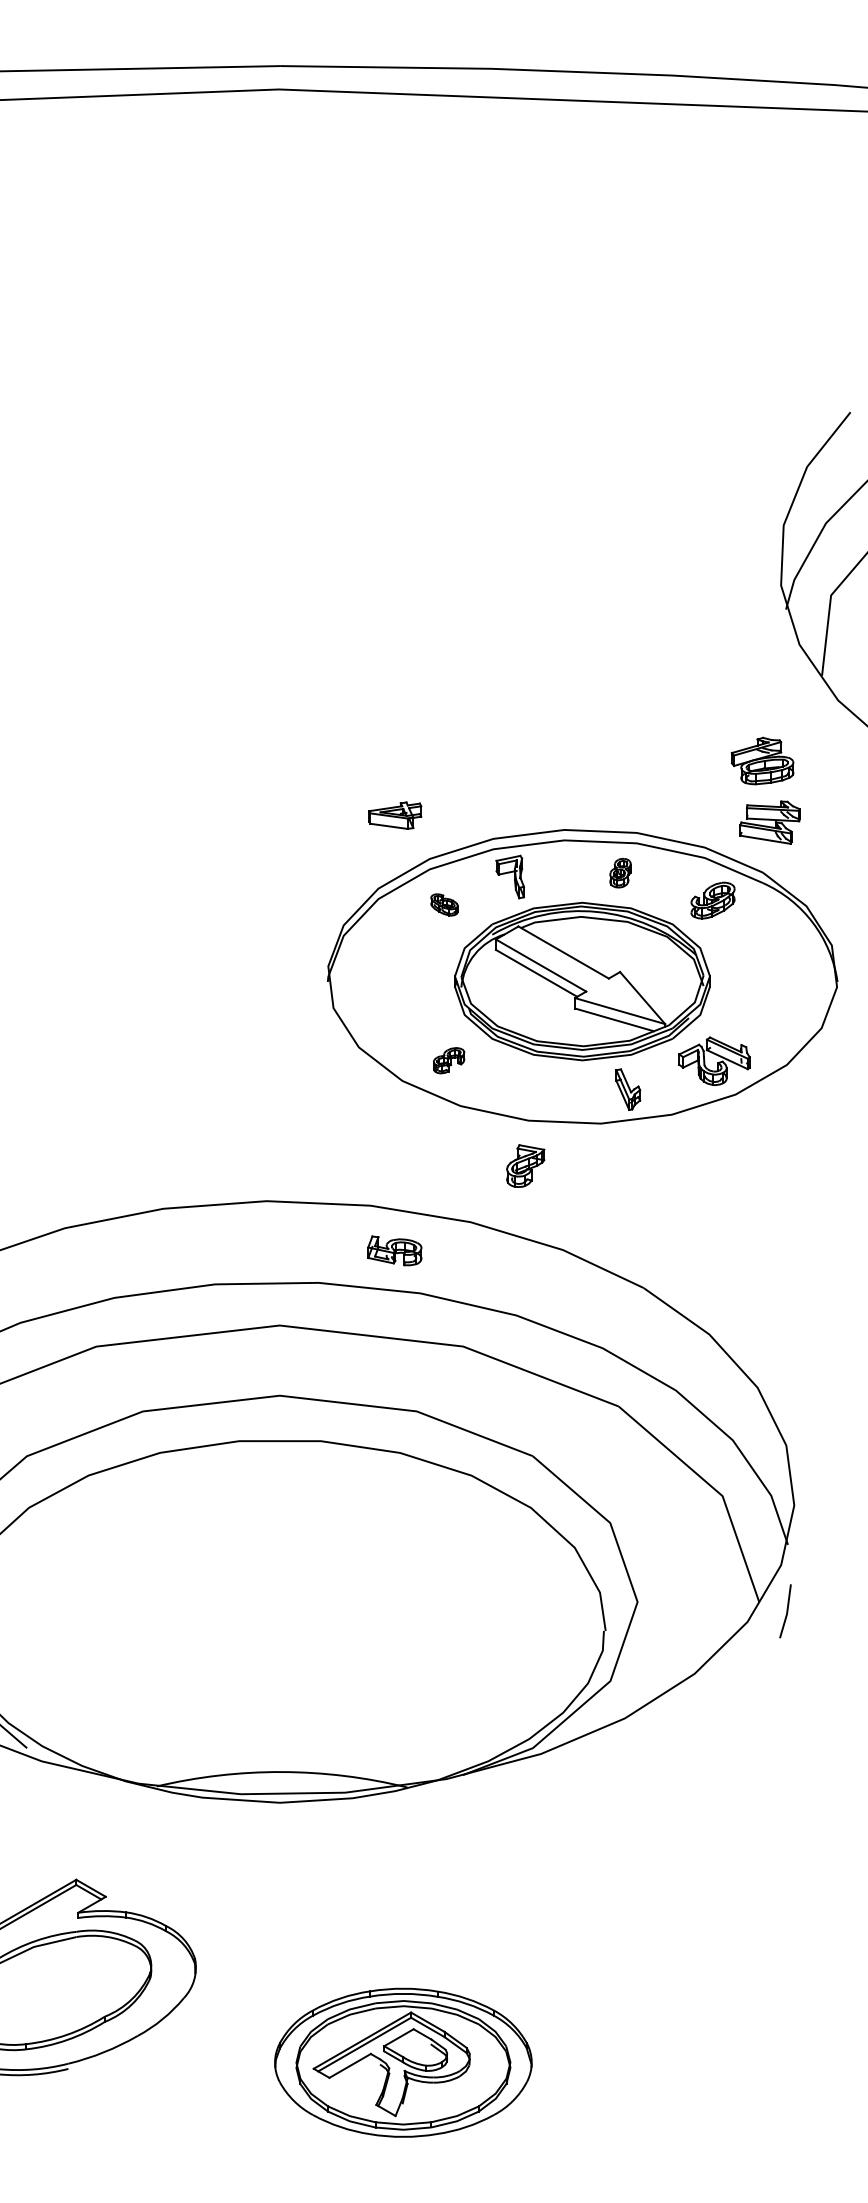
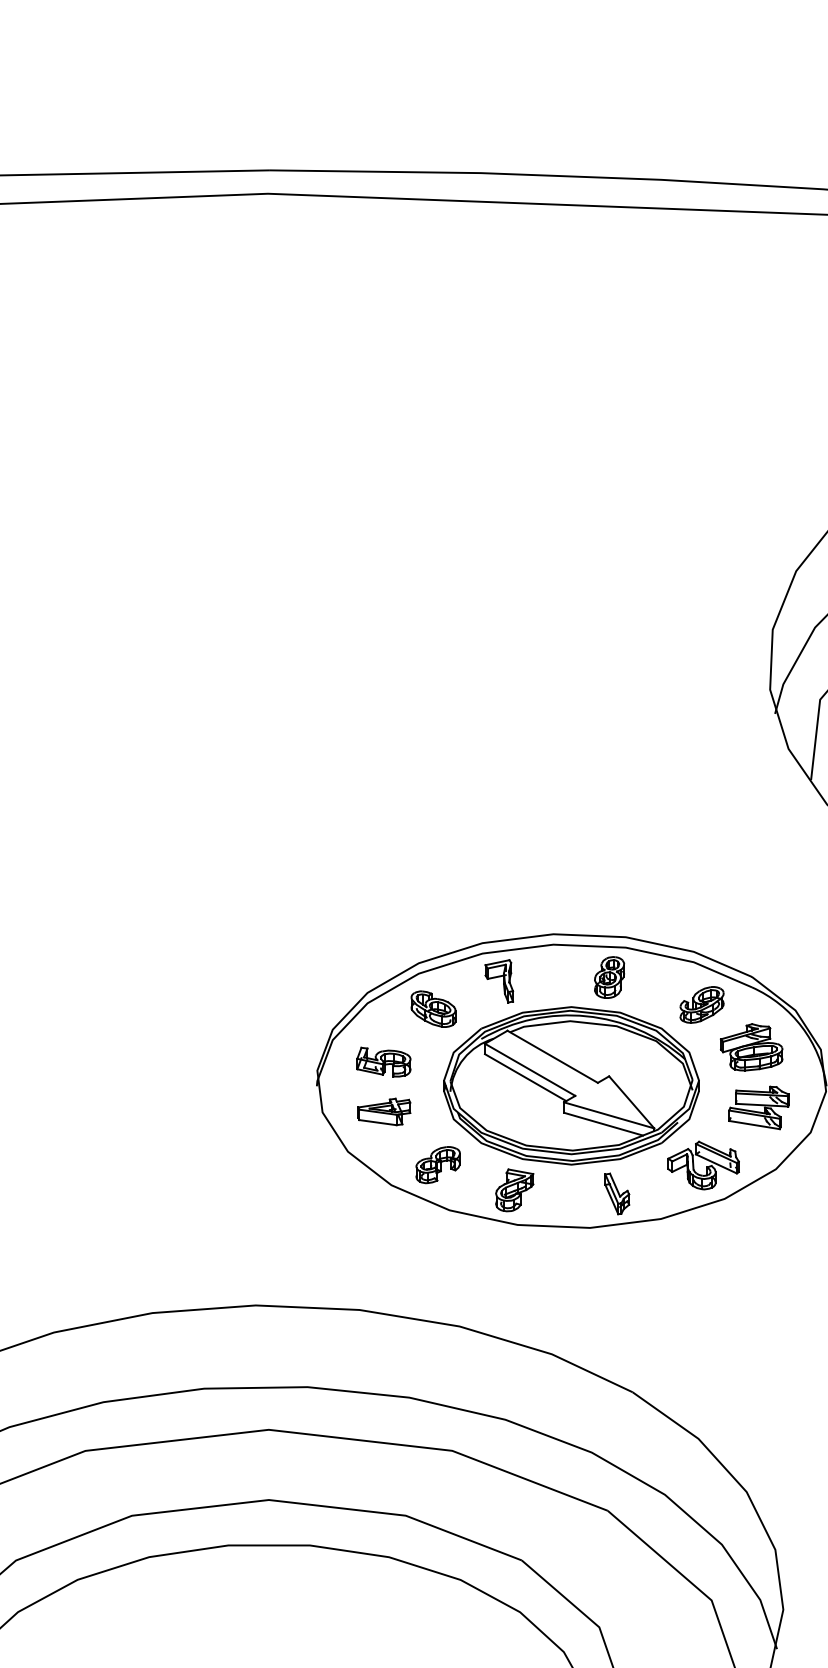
part: (762, 760) -> (751, 1046), moved
part: (395, 815) -> (384, 1111), moved
part: (769, 822) -> (758, 1107), moved
part: (620, 872) -> (609, 976), size x1.43
part: (444, 904) -> (433, 1008), size x1.67
part: (448, 1060) -> (437, 1164), size x1.43
part: (525, 1165) -> (514, 1189), moved
part: (394, 1250) -> (383, 1061), moved

